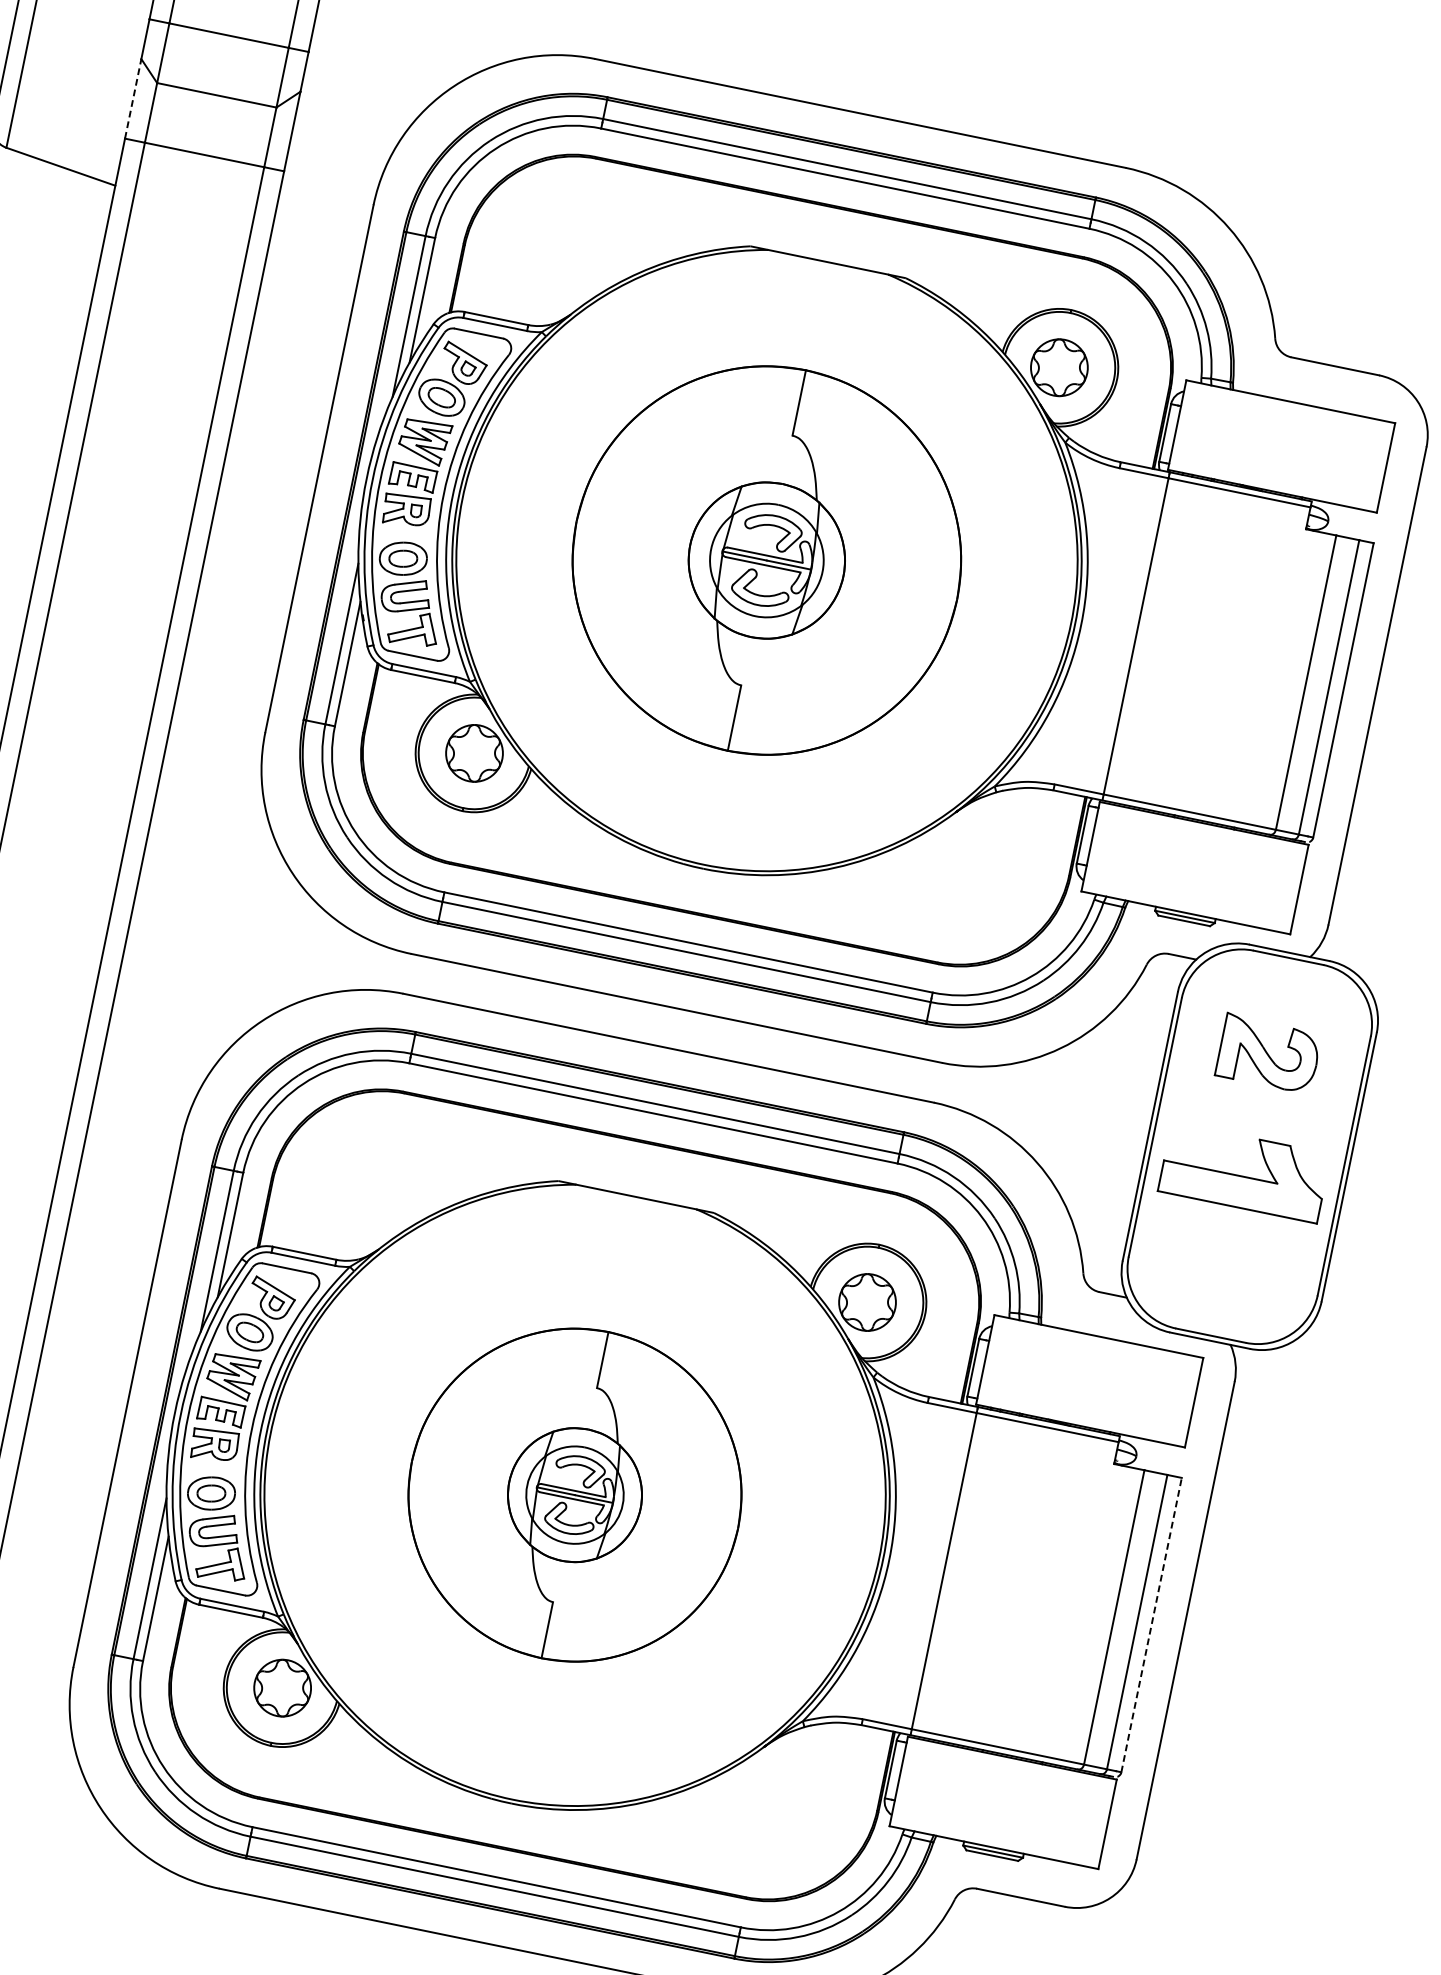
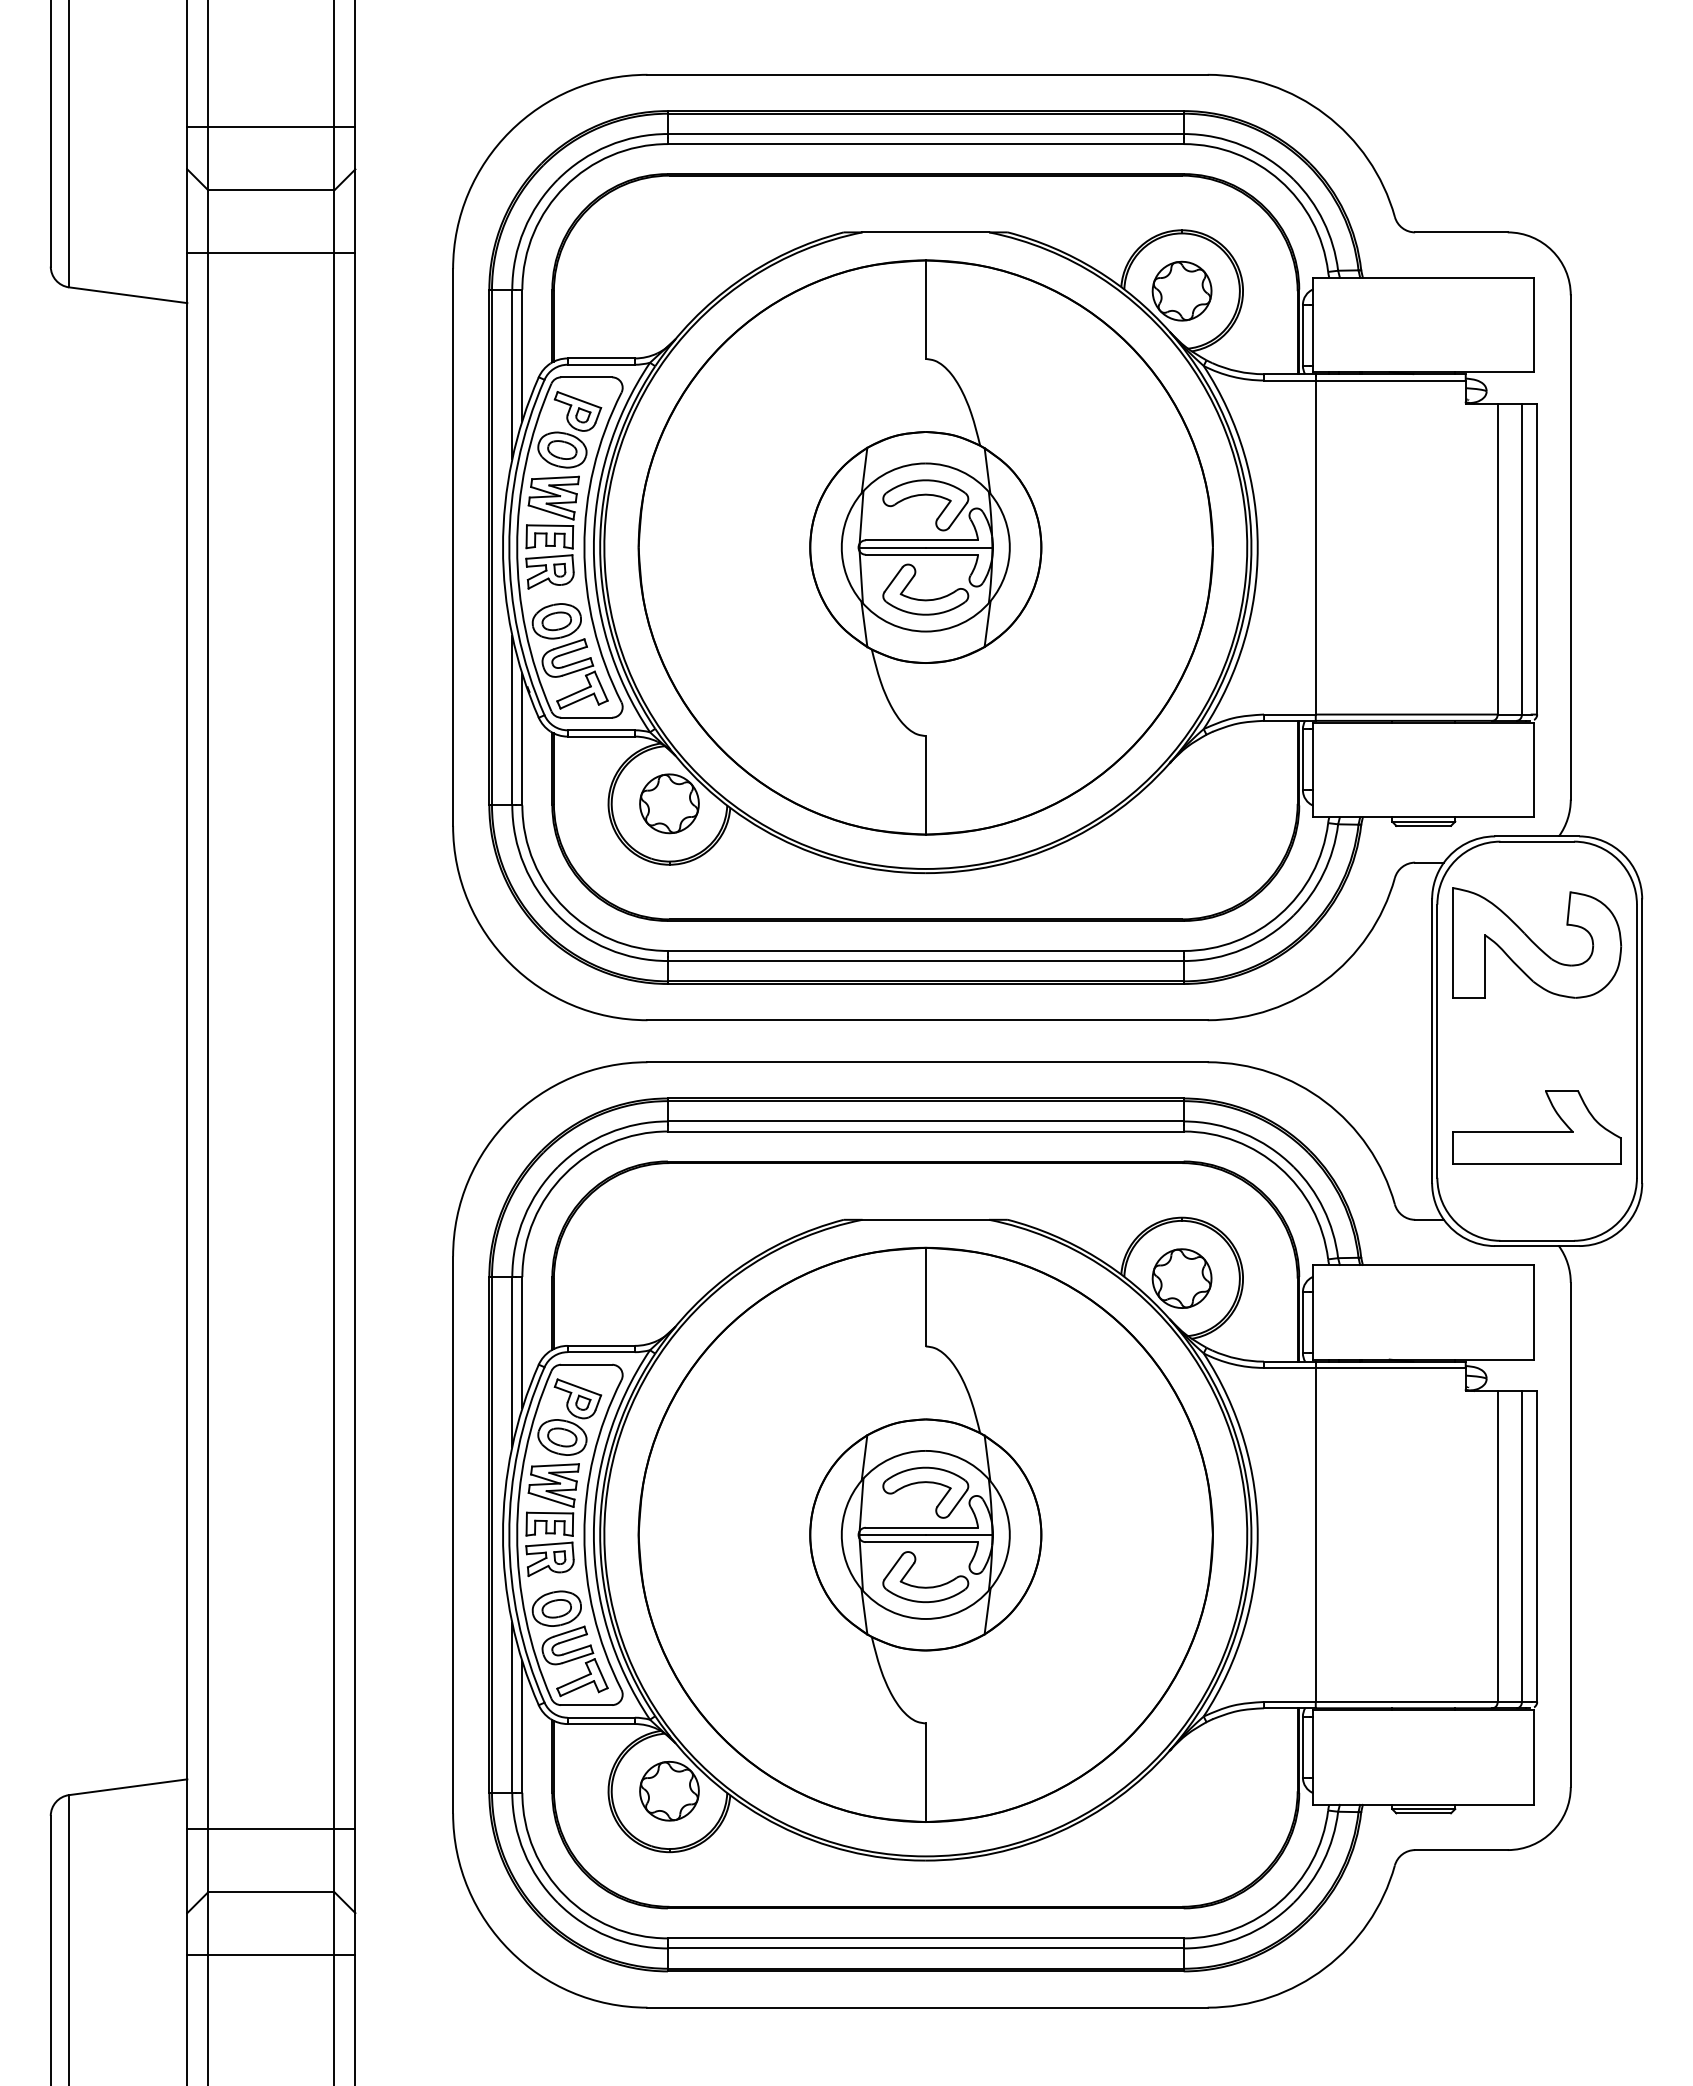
line: (133, 98) -> (187, 210), dashed -> solid
part: (766, 560) -> (925, 547), size x1.43
part: (1269, 1053) -> (1537, 942), size x1.67
part: (1243, 1172) -> (1536, 1127), moved
part: (574, 1494) -> (925, 1534), size x1.67
line: (1151, 1625) -> (1537, 1546), dashed -> solid

